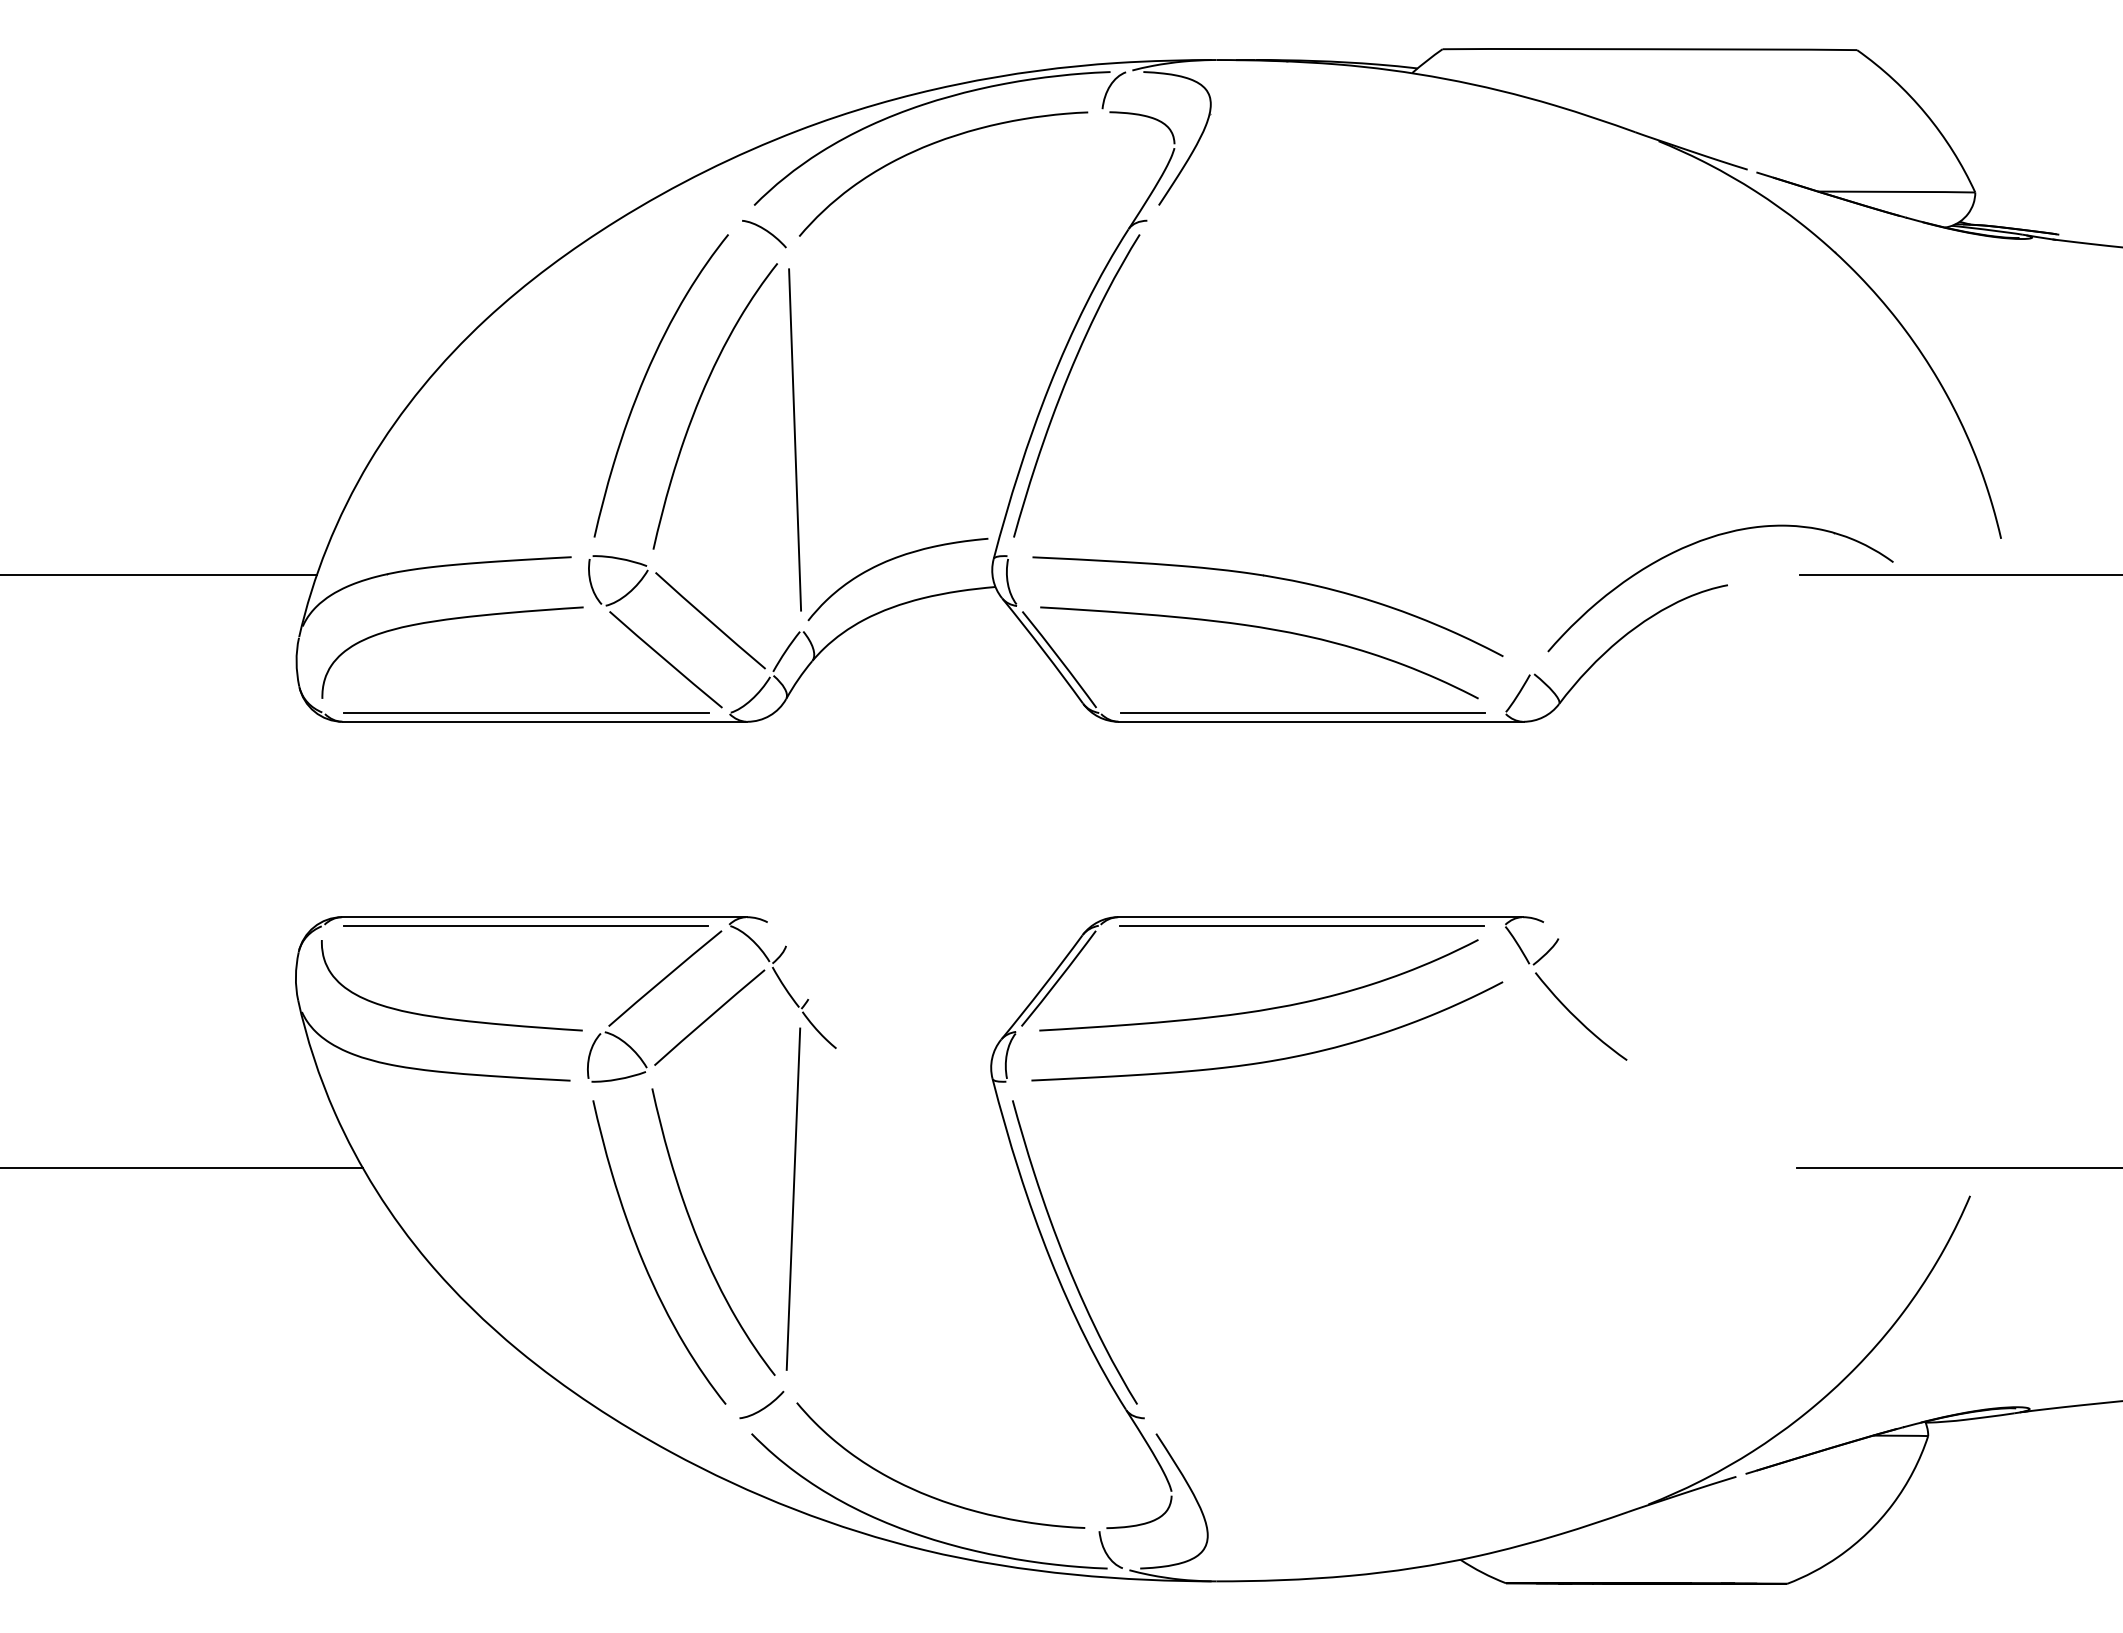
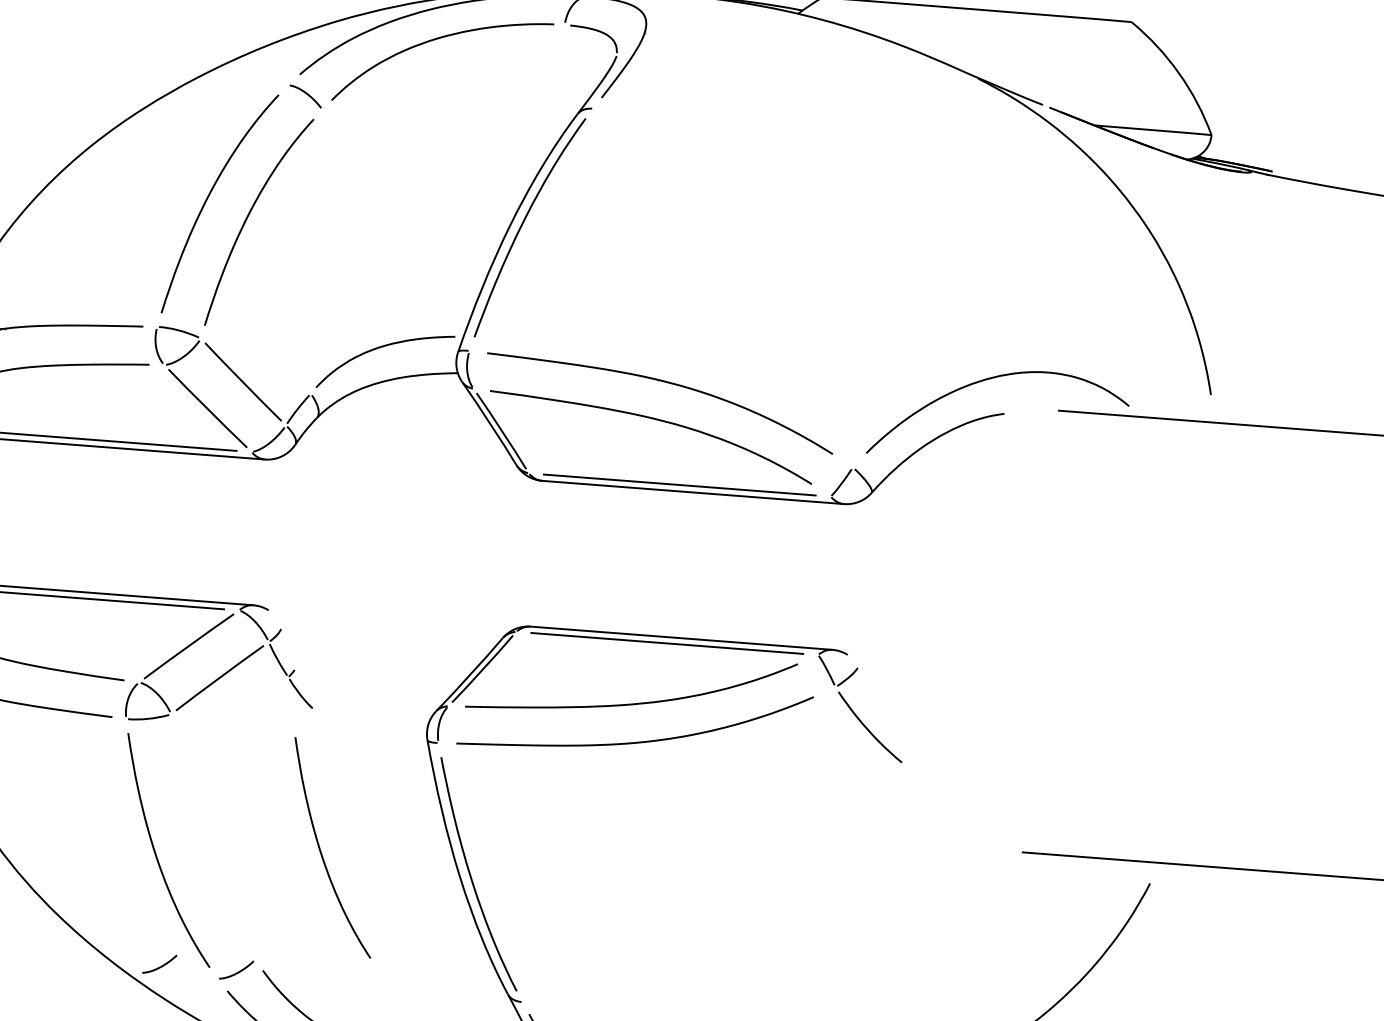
line: (795, 439) -> (317, 251), removed
line: (793, 1198) -> (272, 817), removed
curve: (698, 1237) -> (321, 850), moved
curve: (660, 1407) -> (160, 966), added

